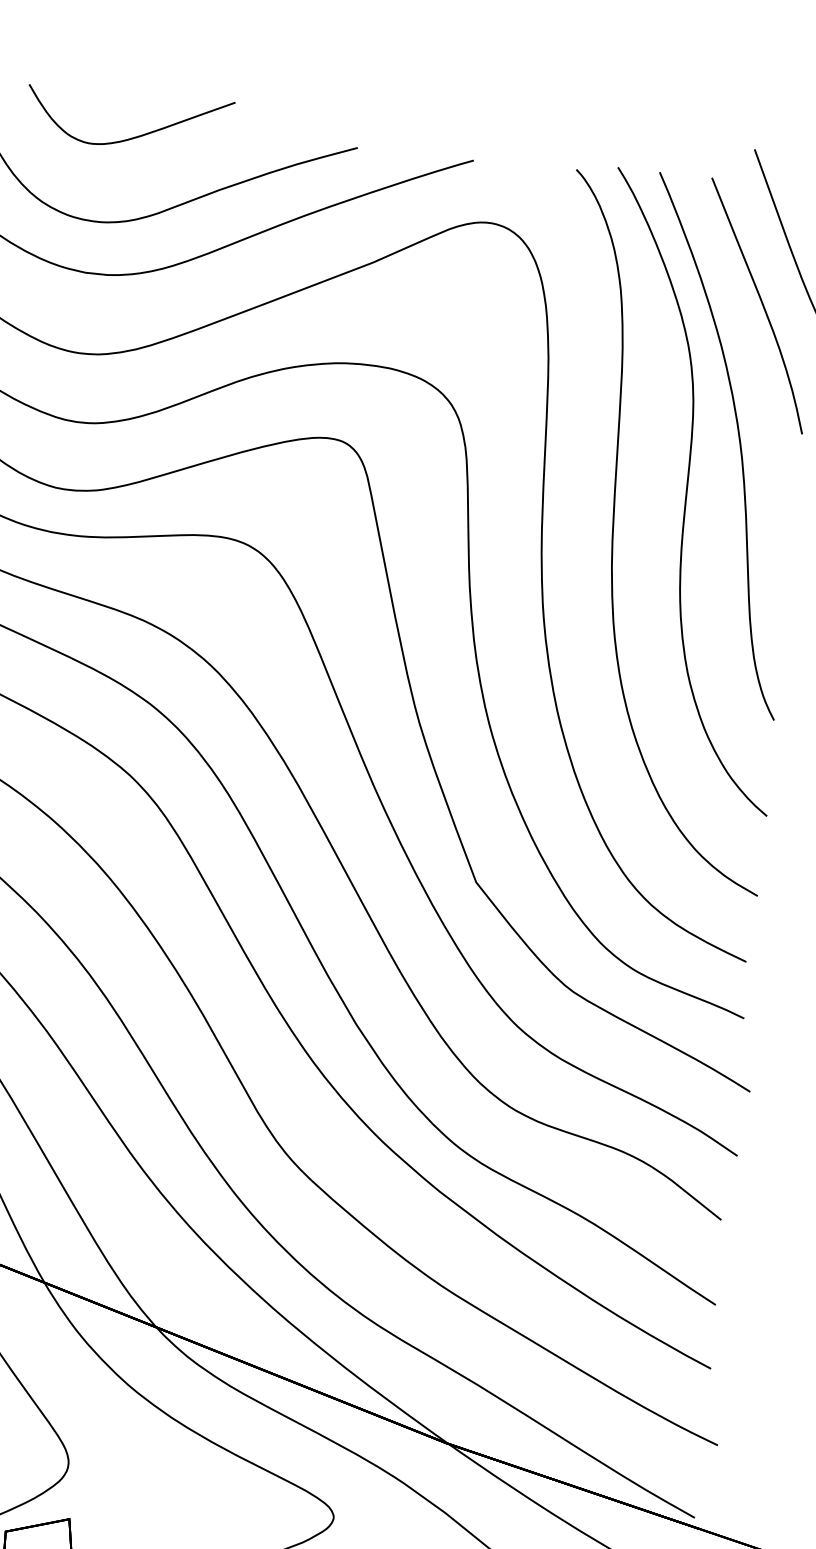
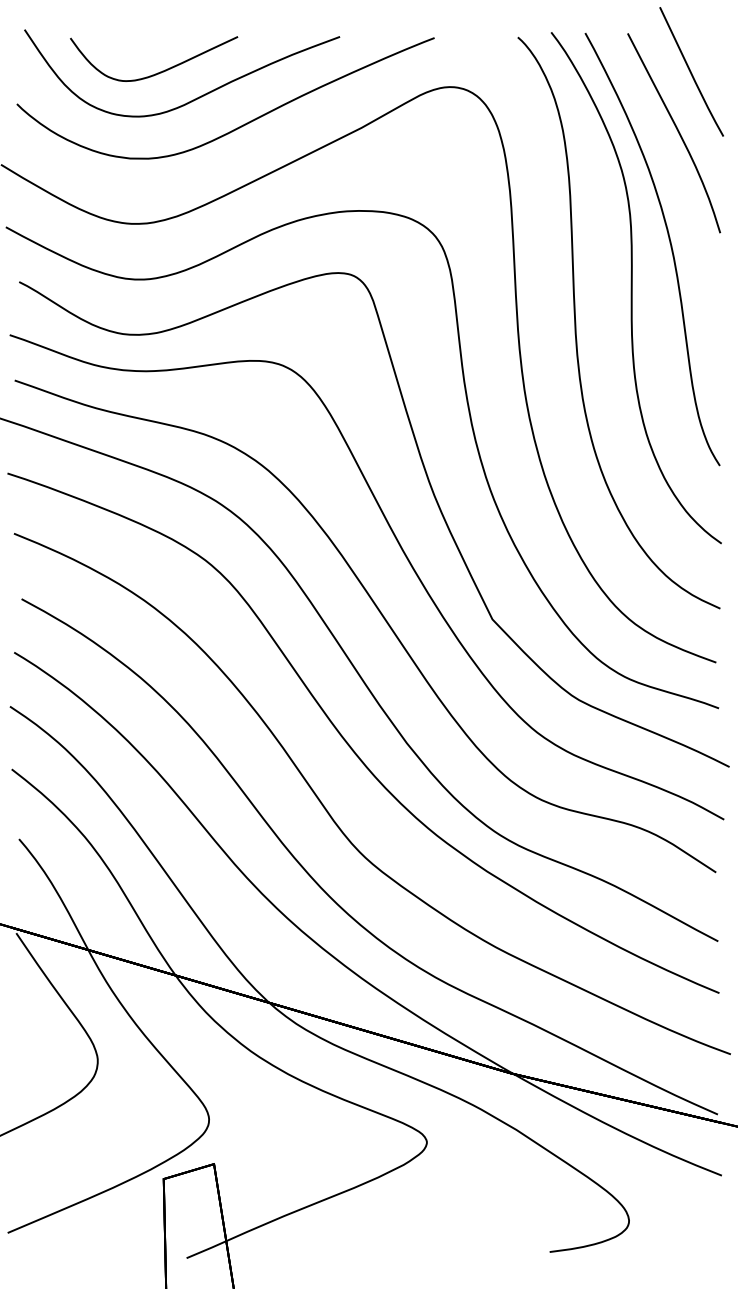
curve: (136, 136) -> (160, 71), moved

